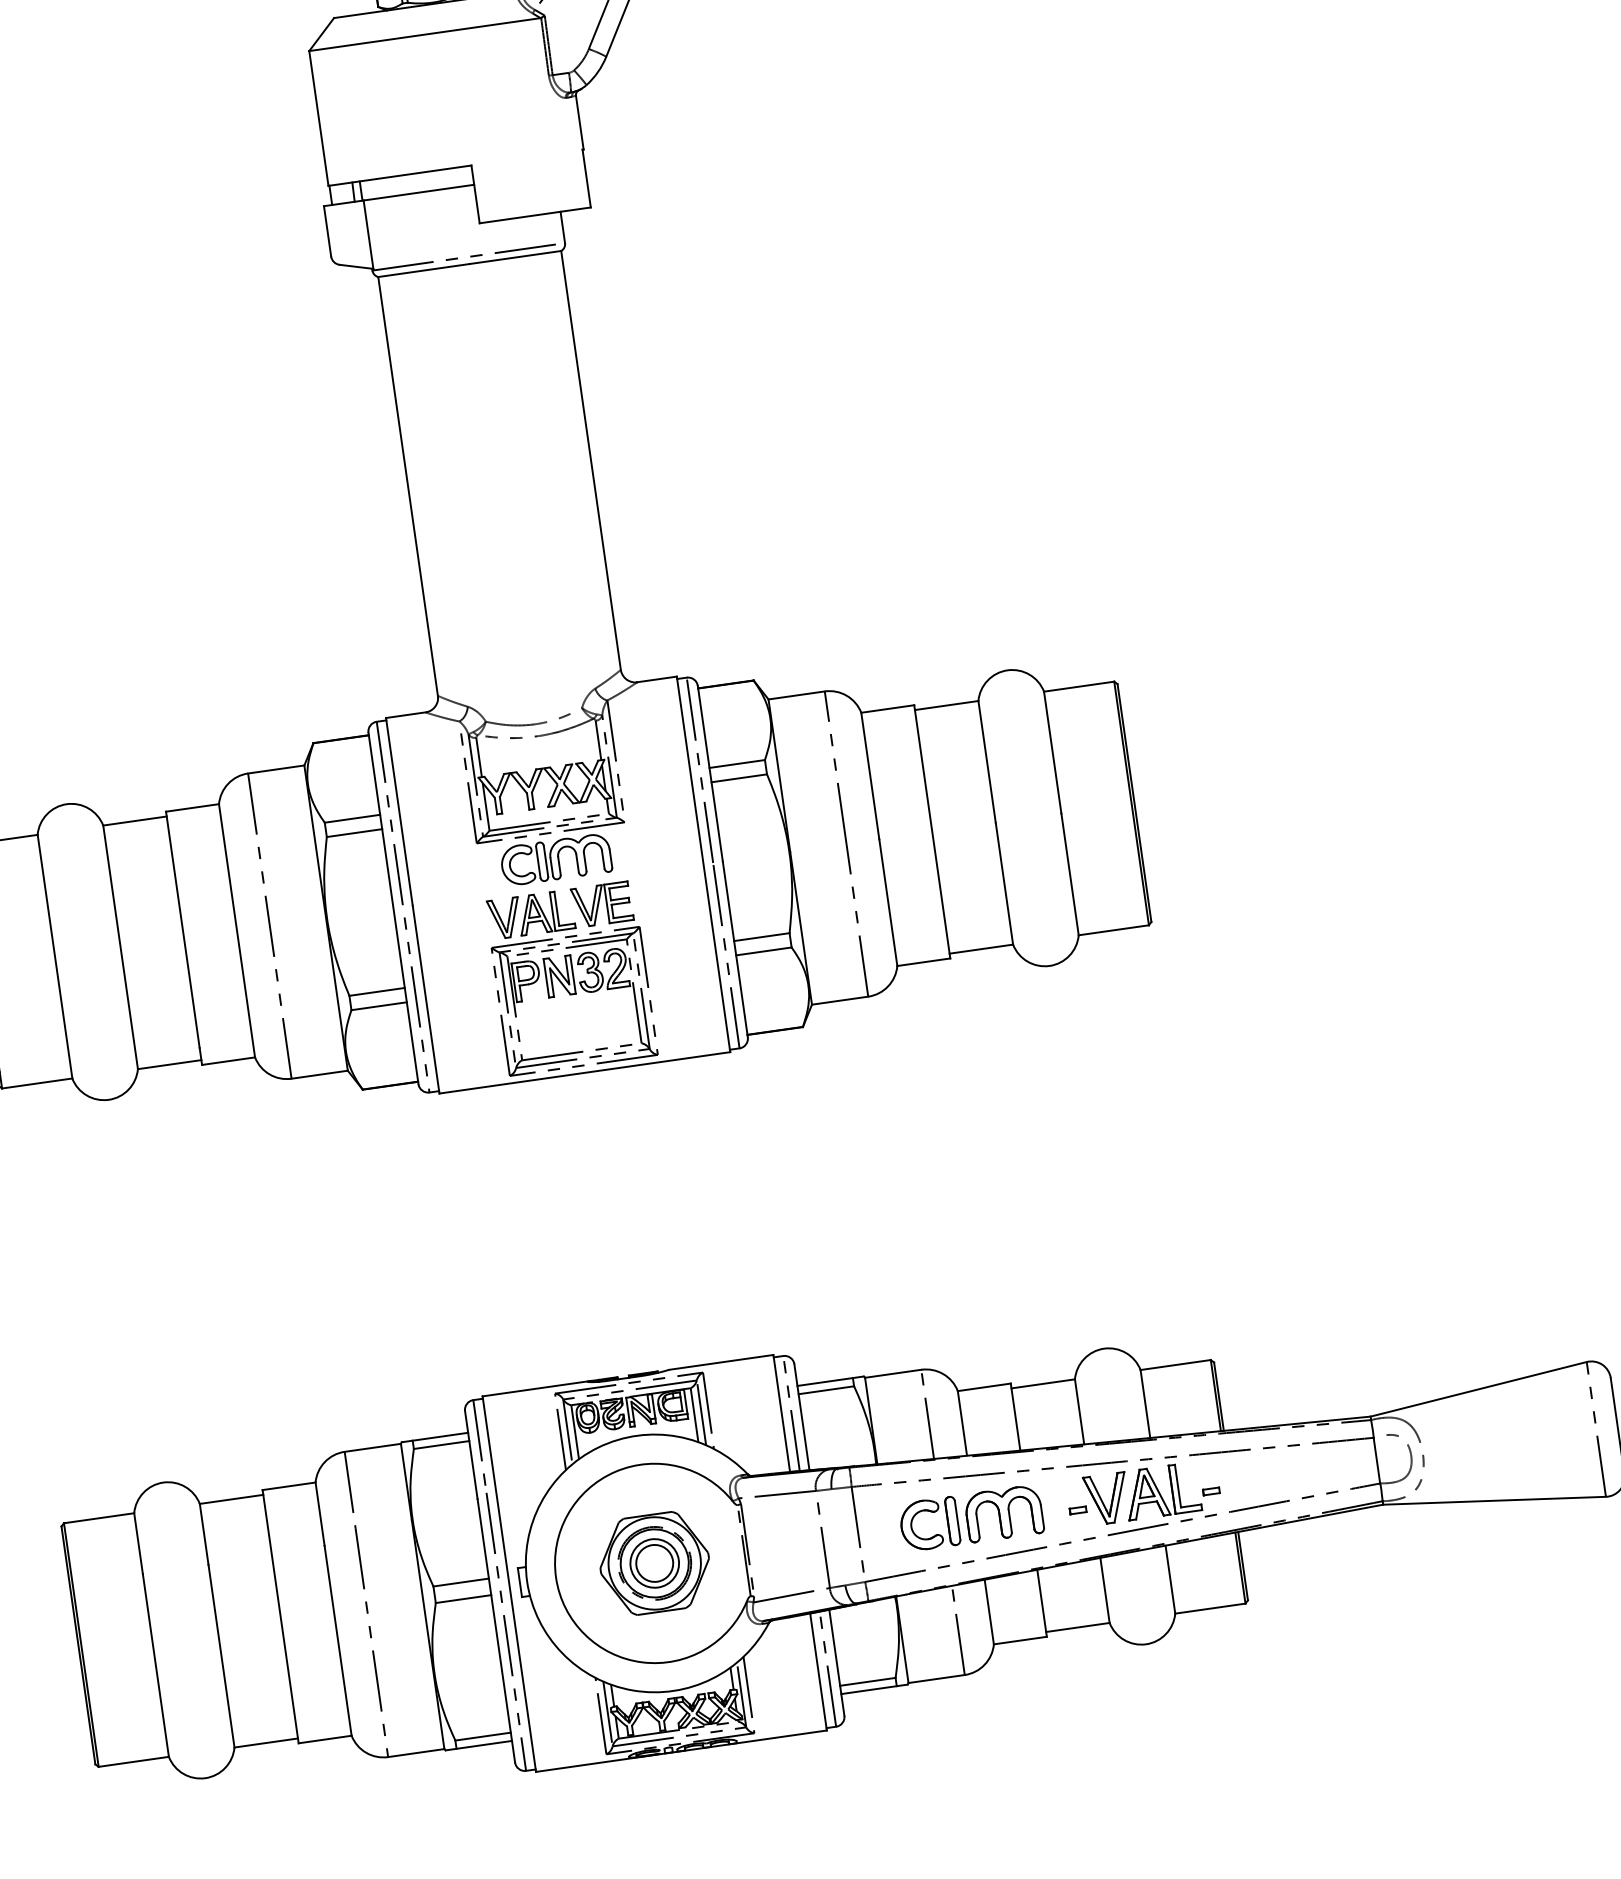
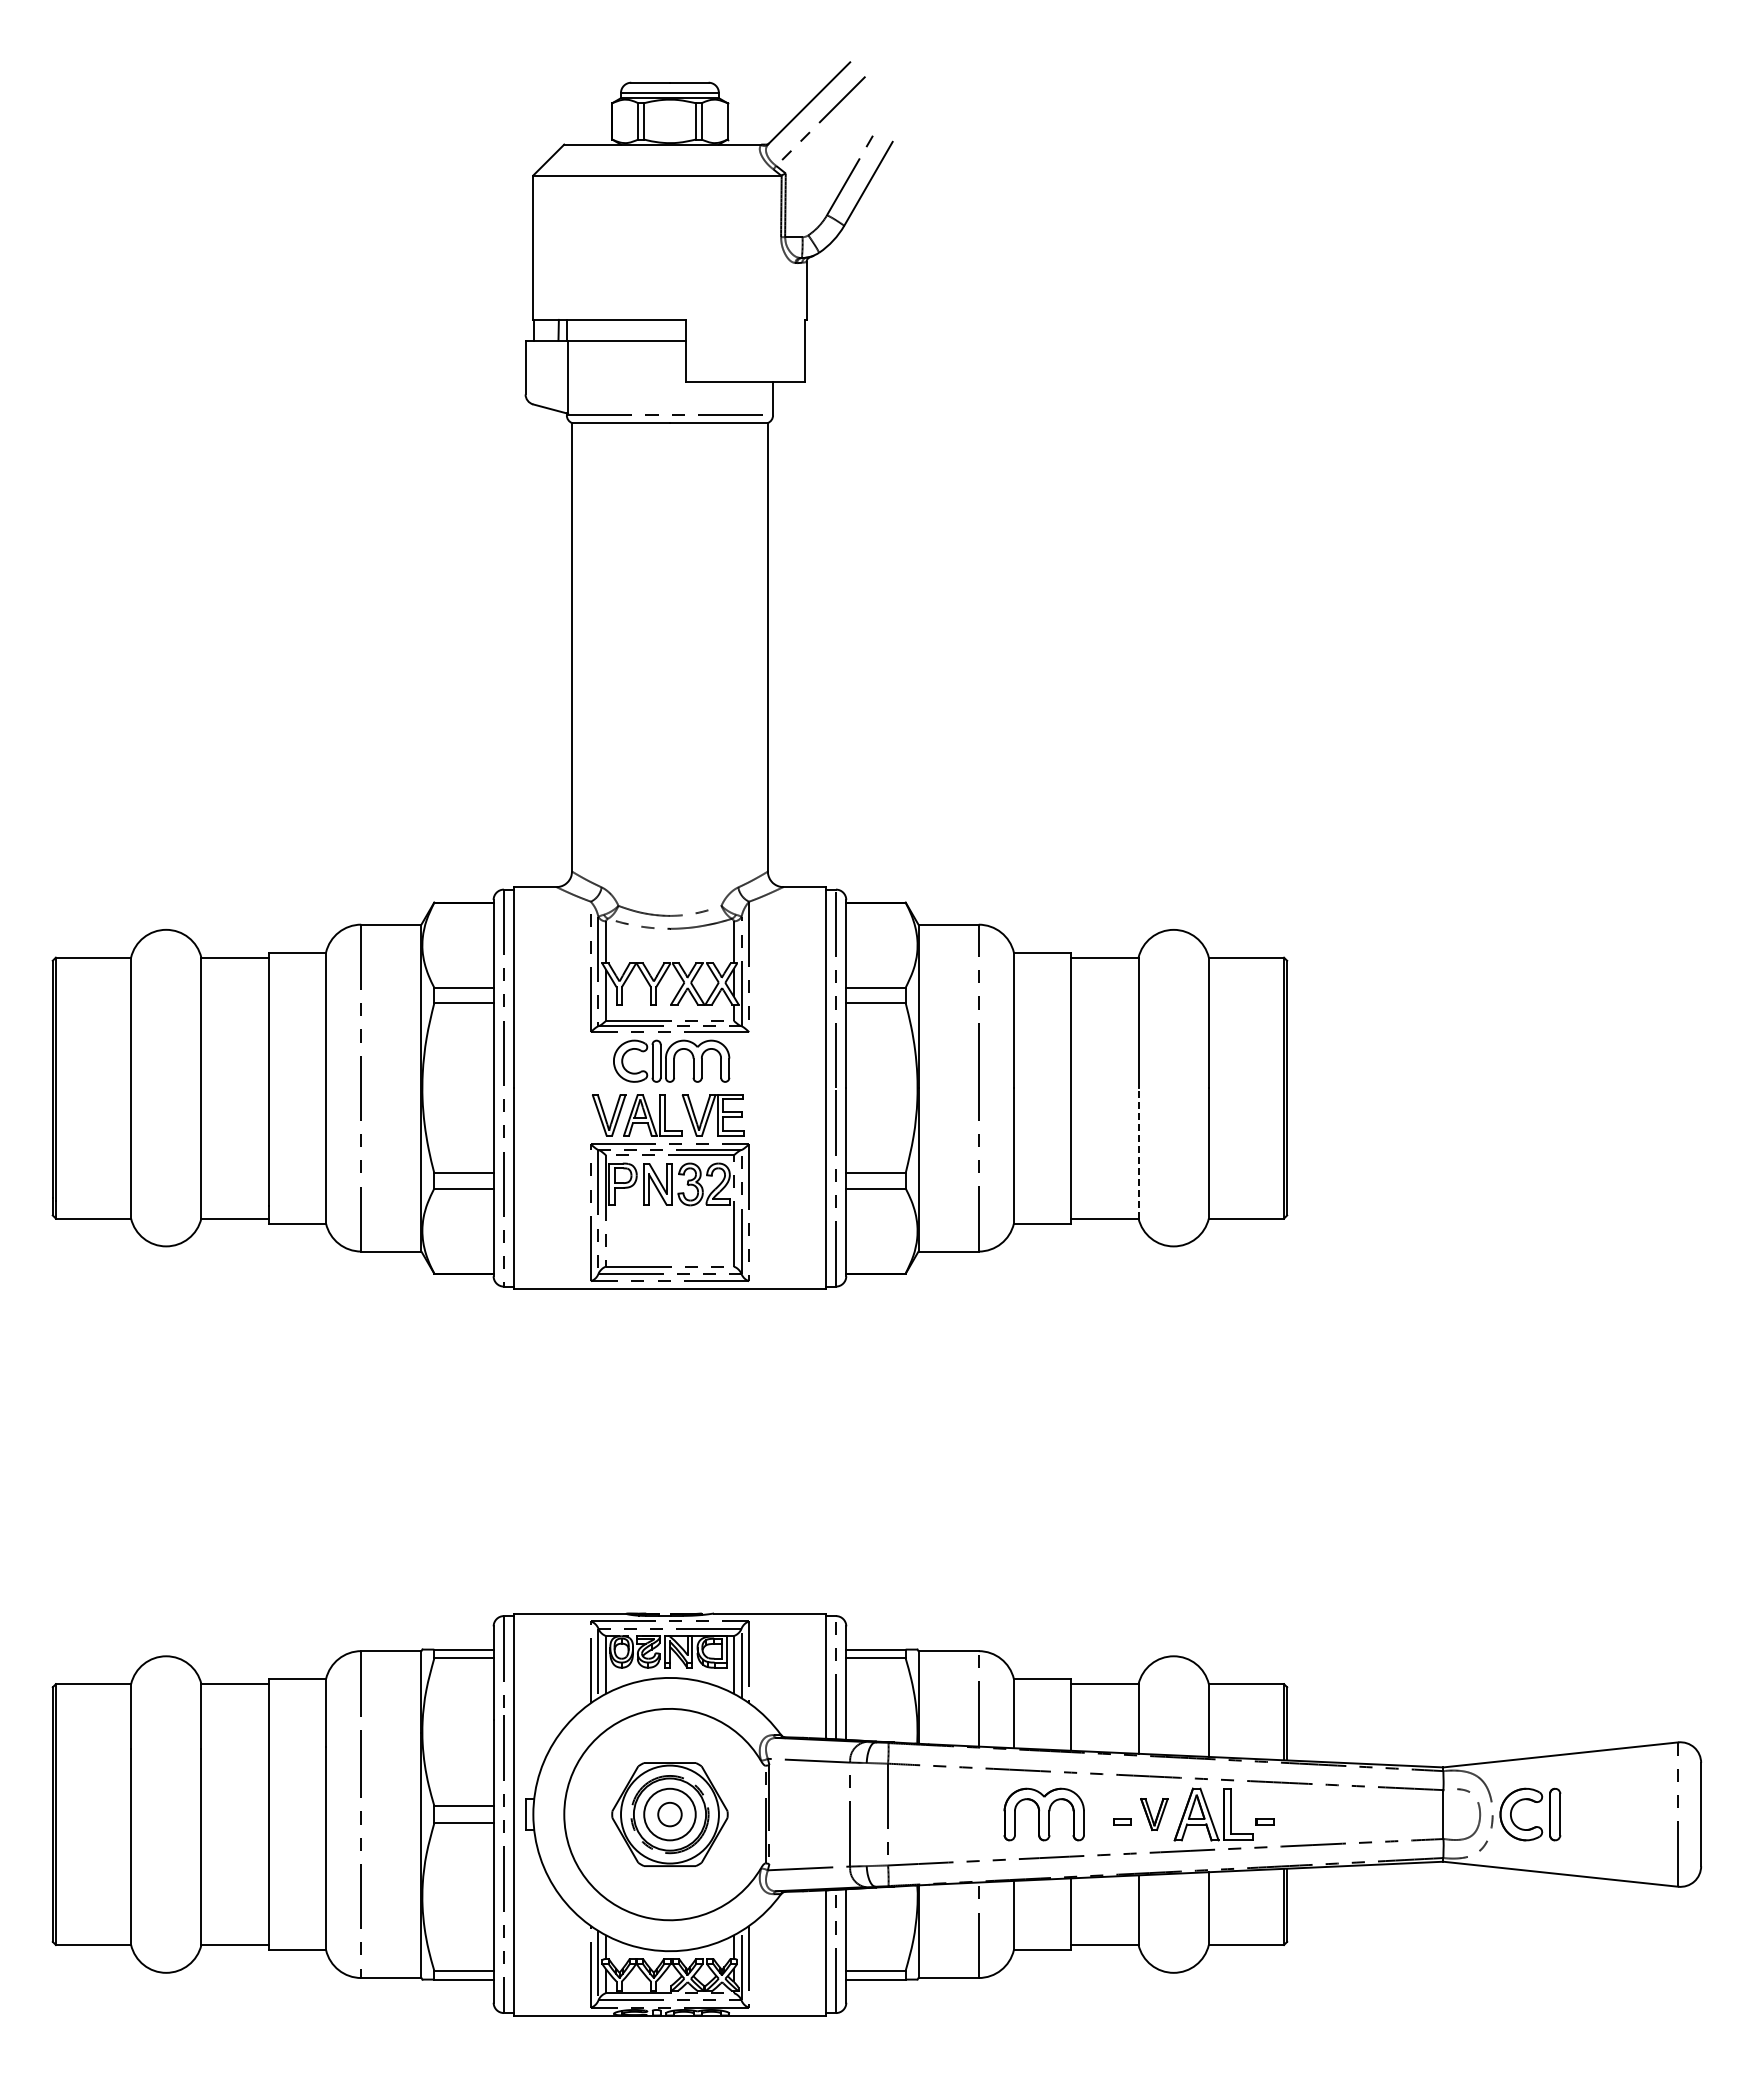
line: (1004, 882) -> (1138, 1152), solid -> dashed
part: (1107, 1498) -> (1154, 1814), size x0.6
part: (930, 1512) -> (1533, 1802), moved
circle: (654, 1563) -> (669, 1814), size x0.6

